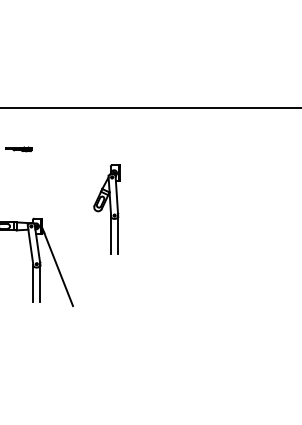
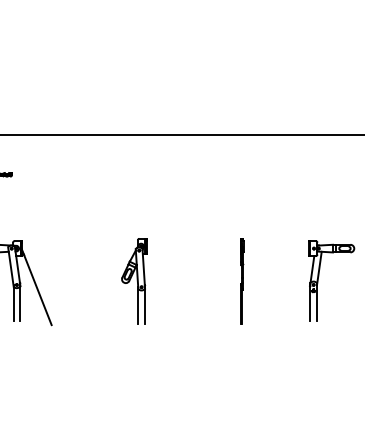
part: (107, 209) -> (134, 281), moved
line: (271, 260) -> (242, 281), added

